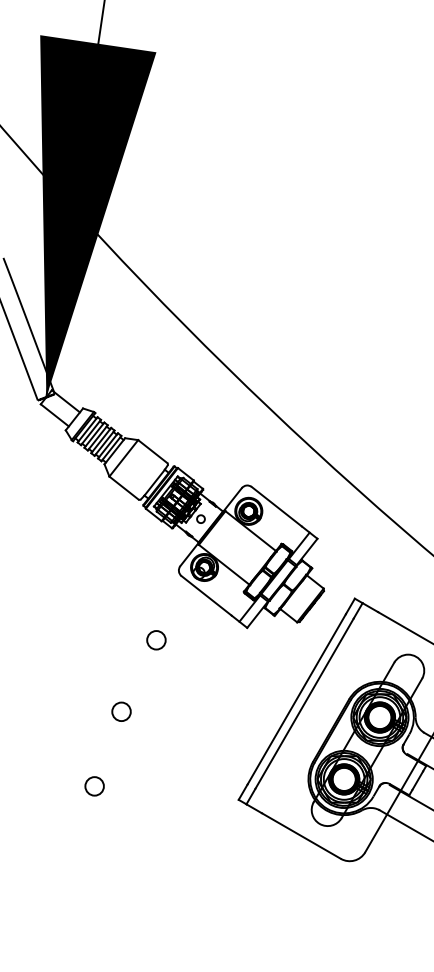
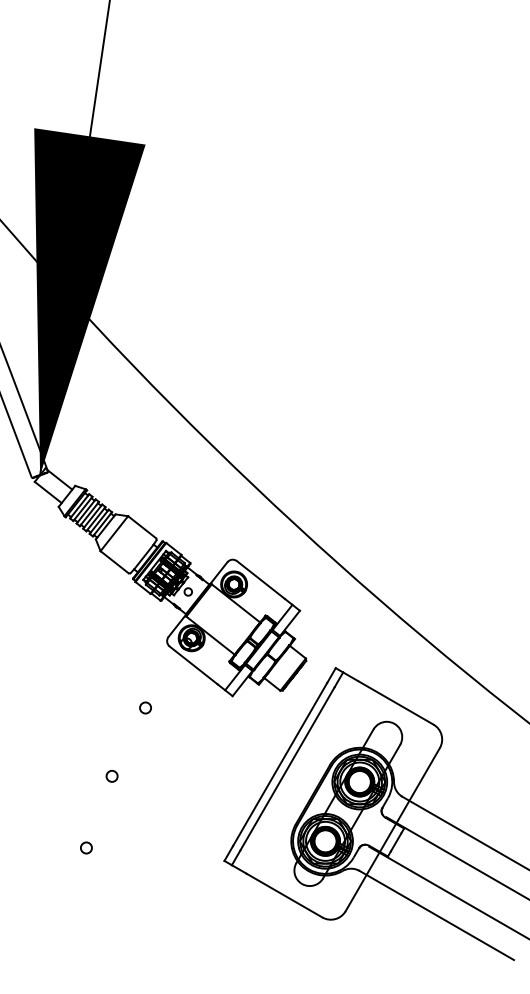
circle: (156, 639) -> (145, 707), size x0.62
circle: (120, 710) -> (111, 775), size x0.62
circle: (94, 785) -> (86, 847), size x0.62

